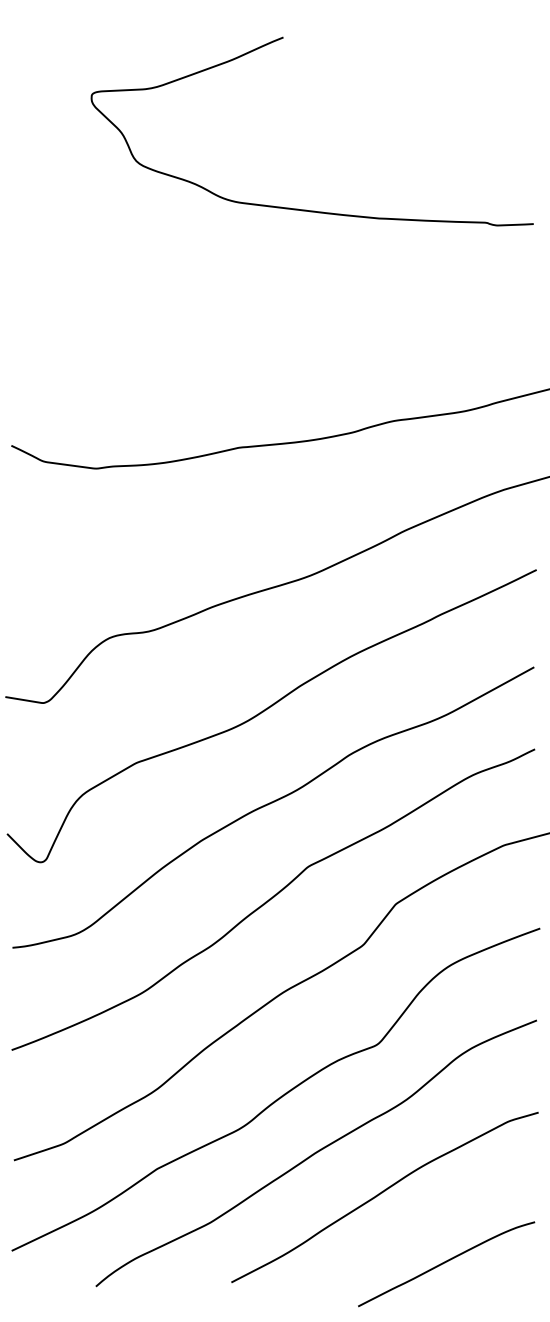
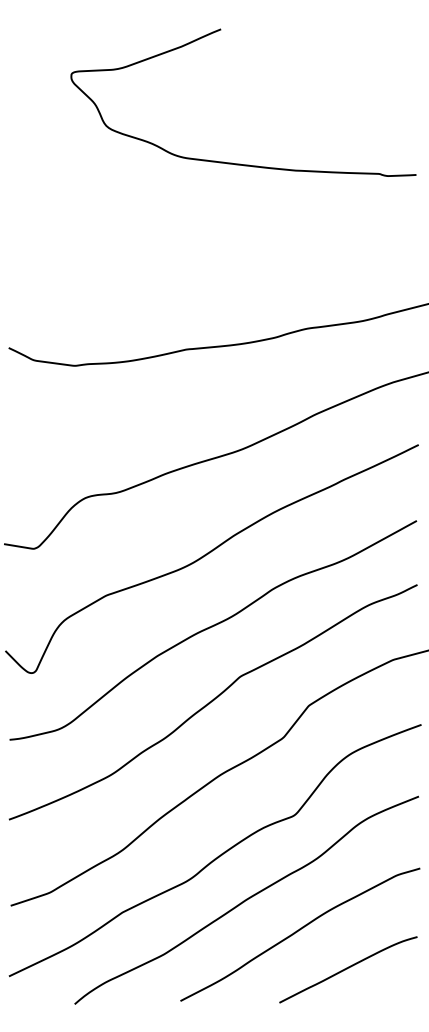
curve: (446, 1262) -> (348, 968), moved

